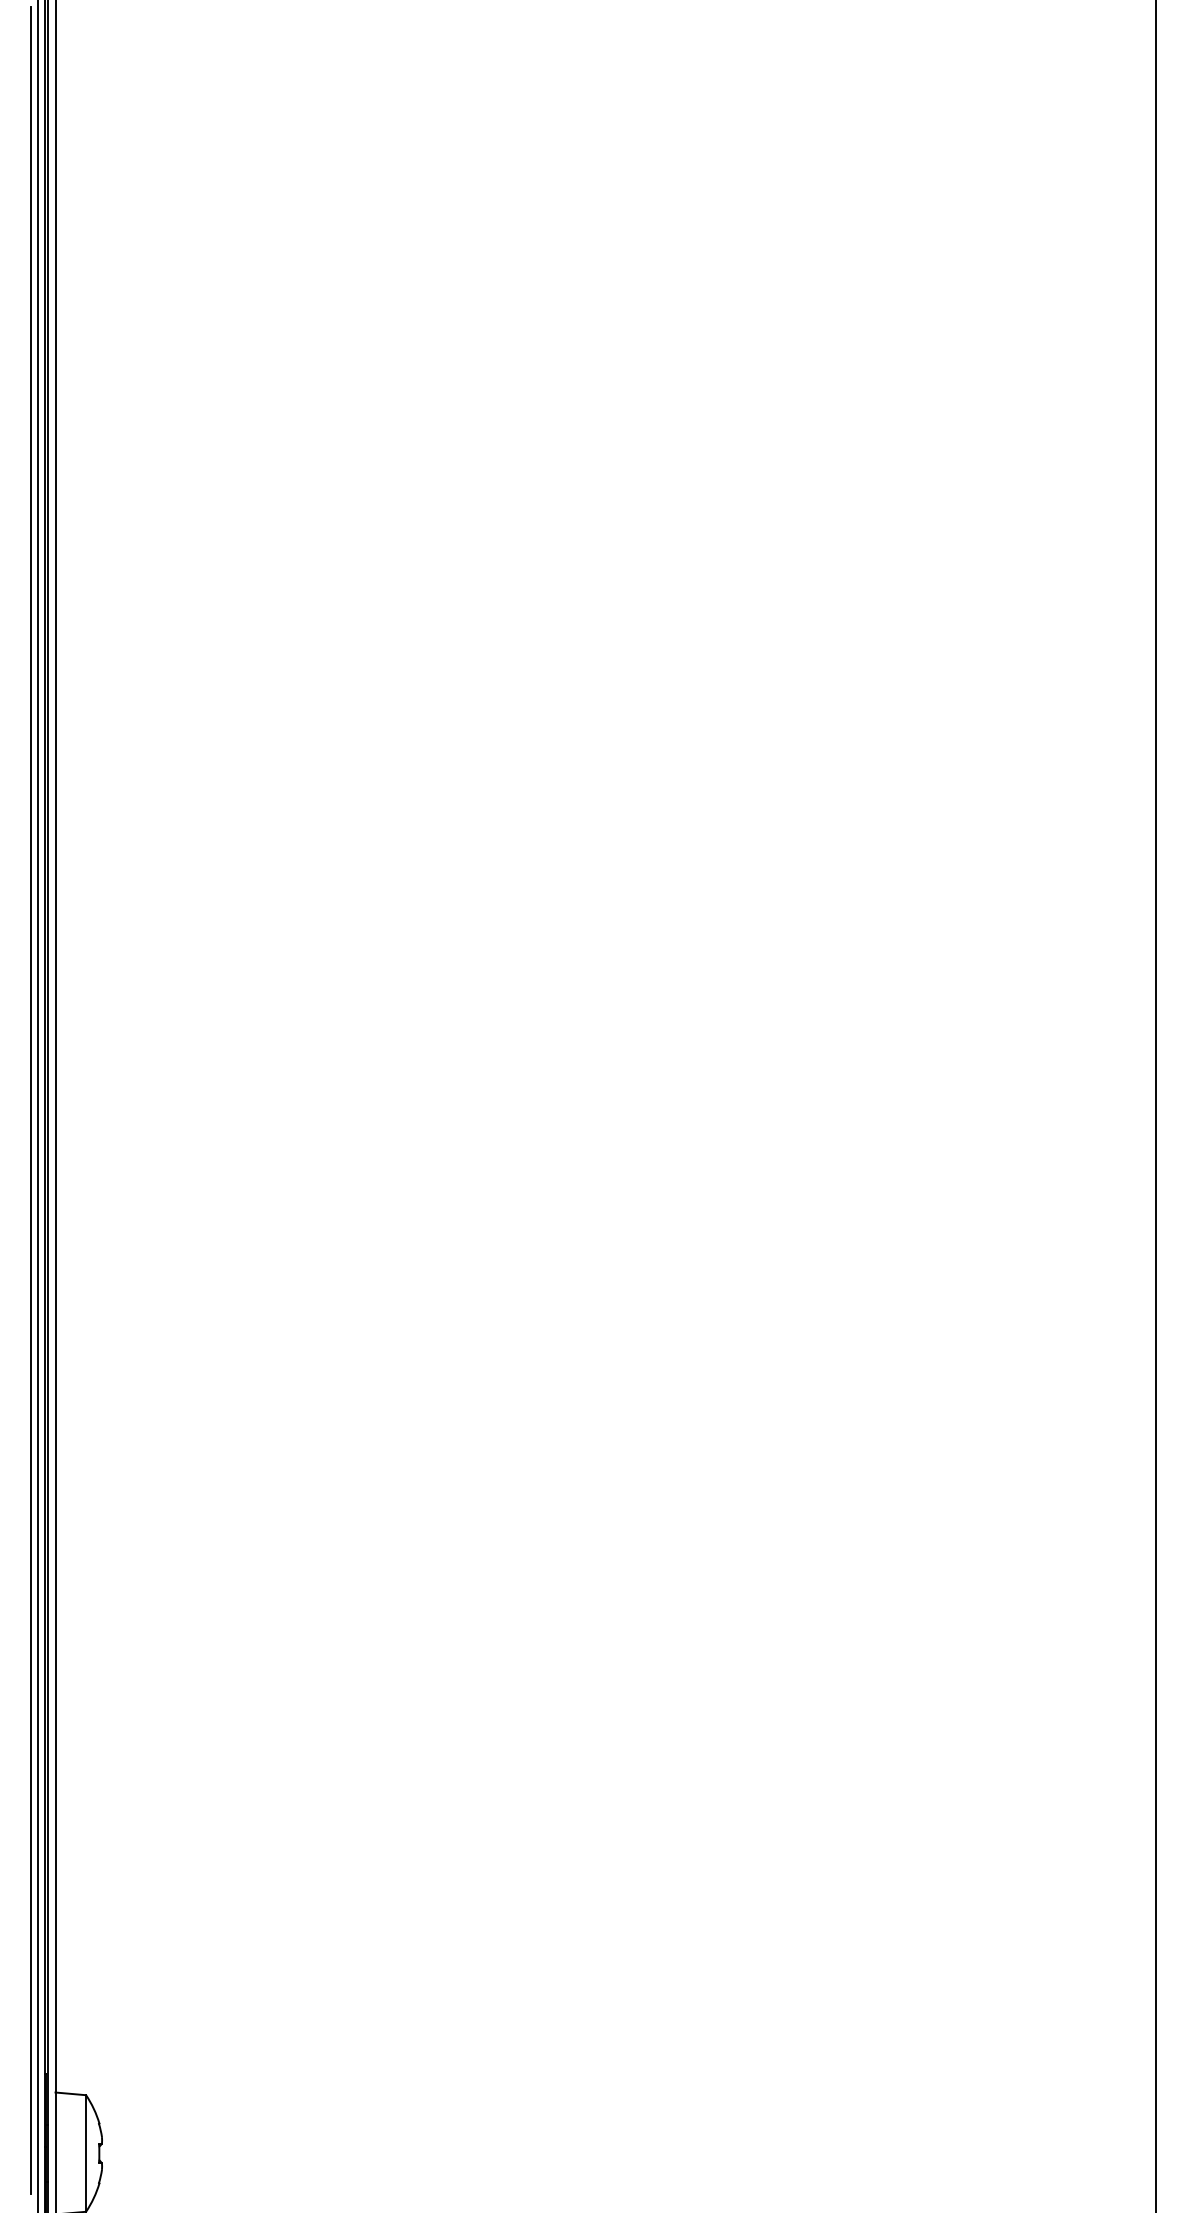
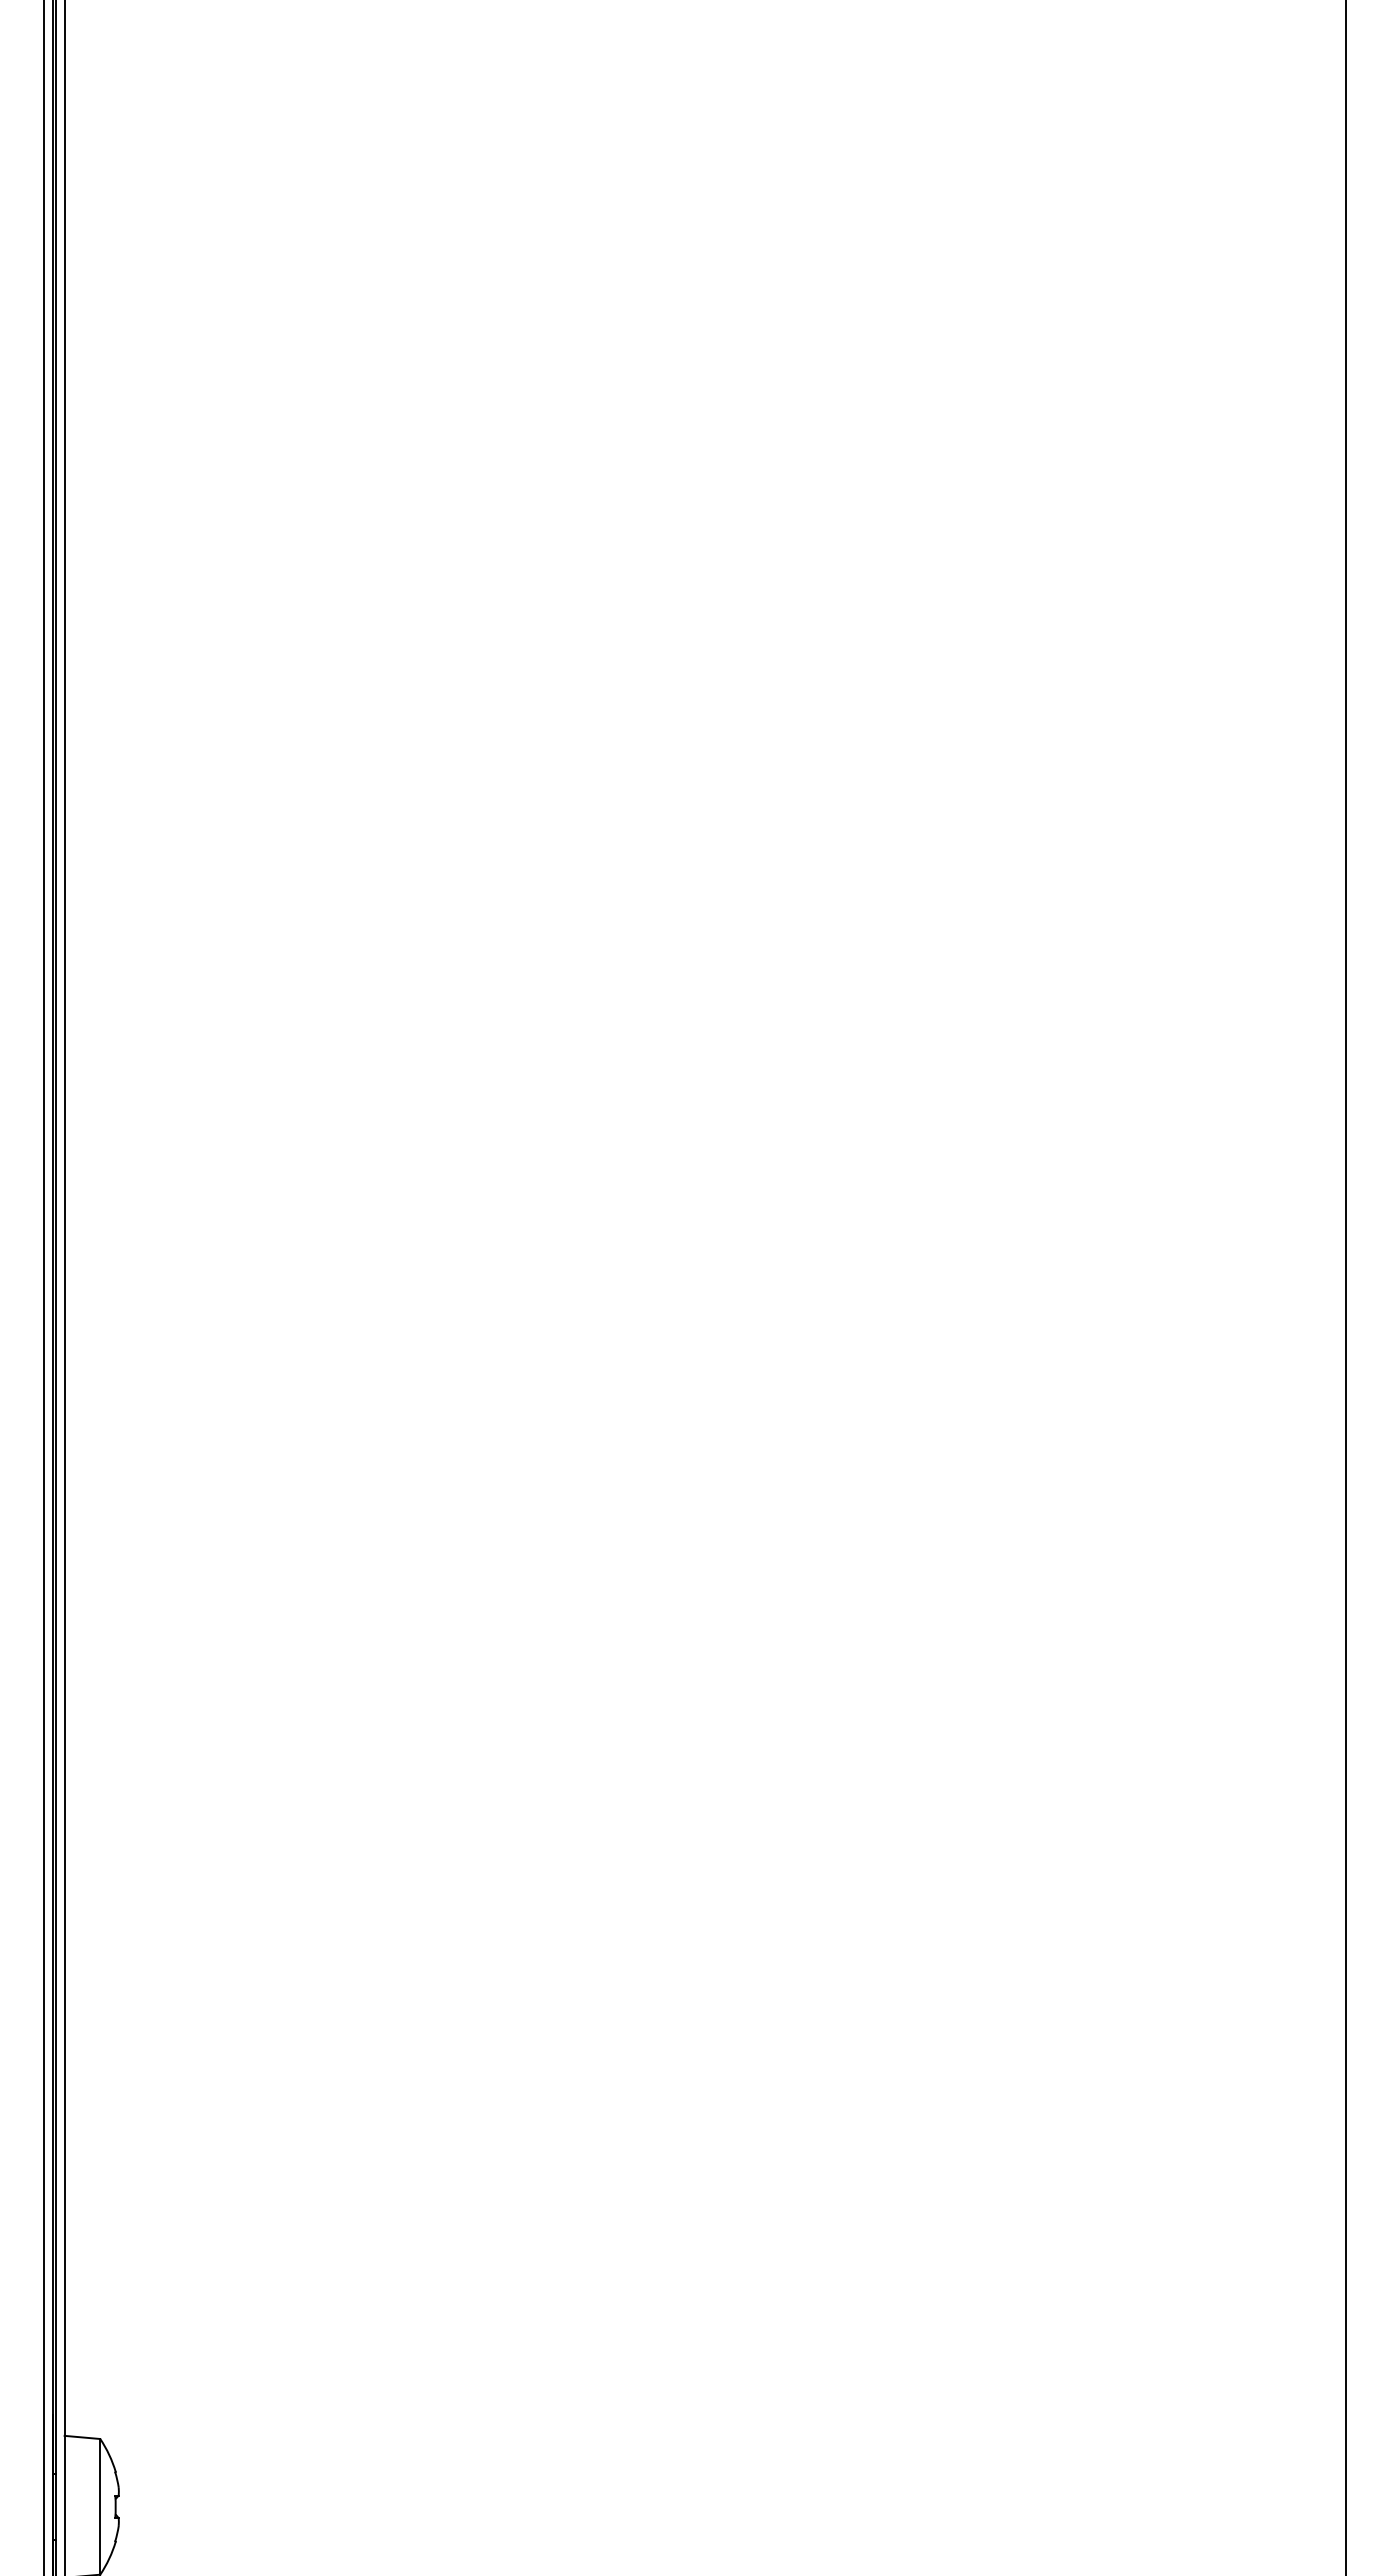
line: (30, 1100) -> (35, 1281), removed

